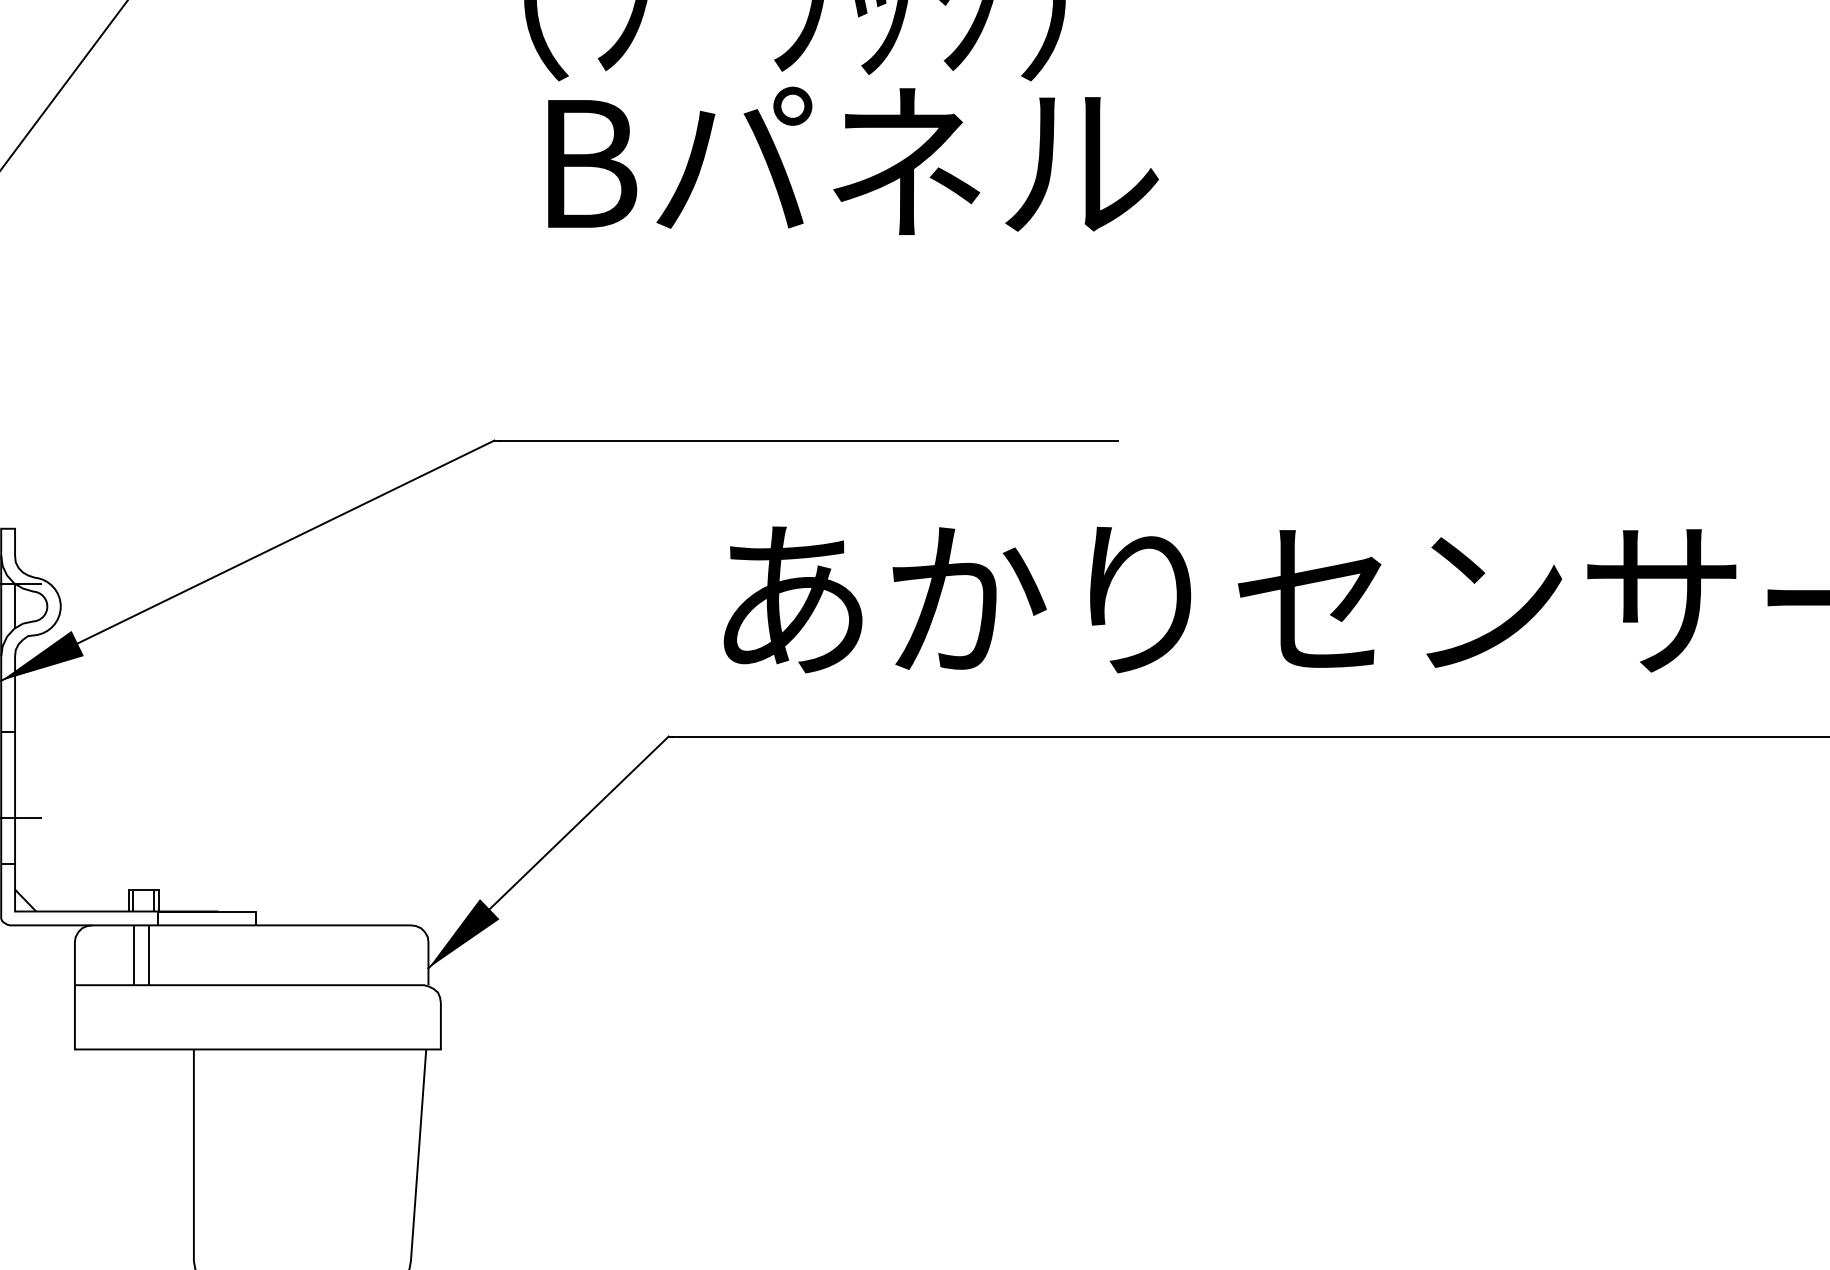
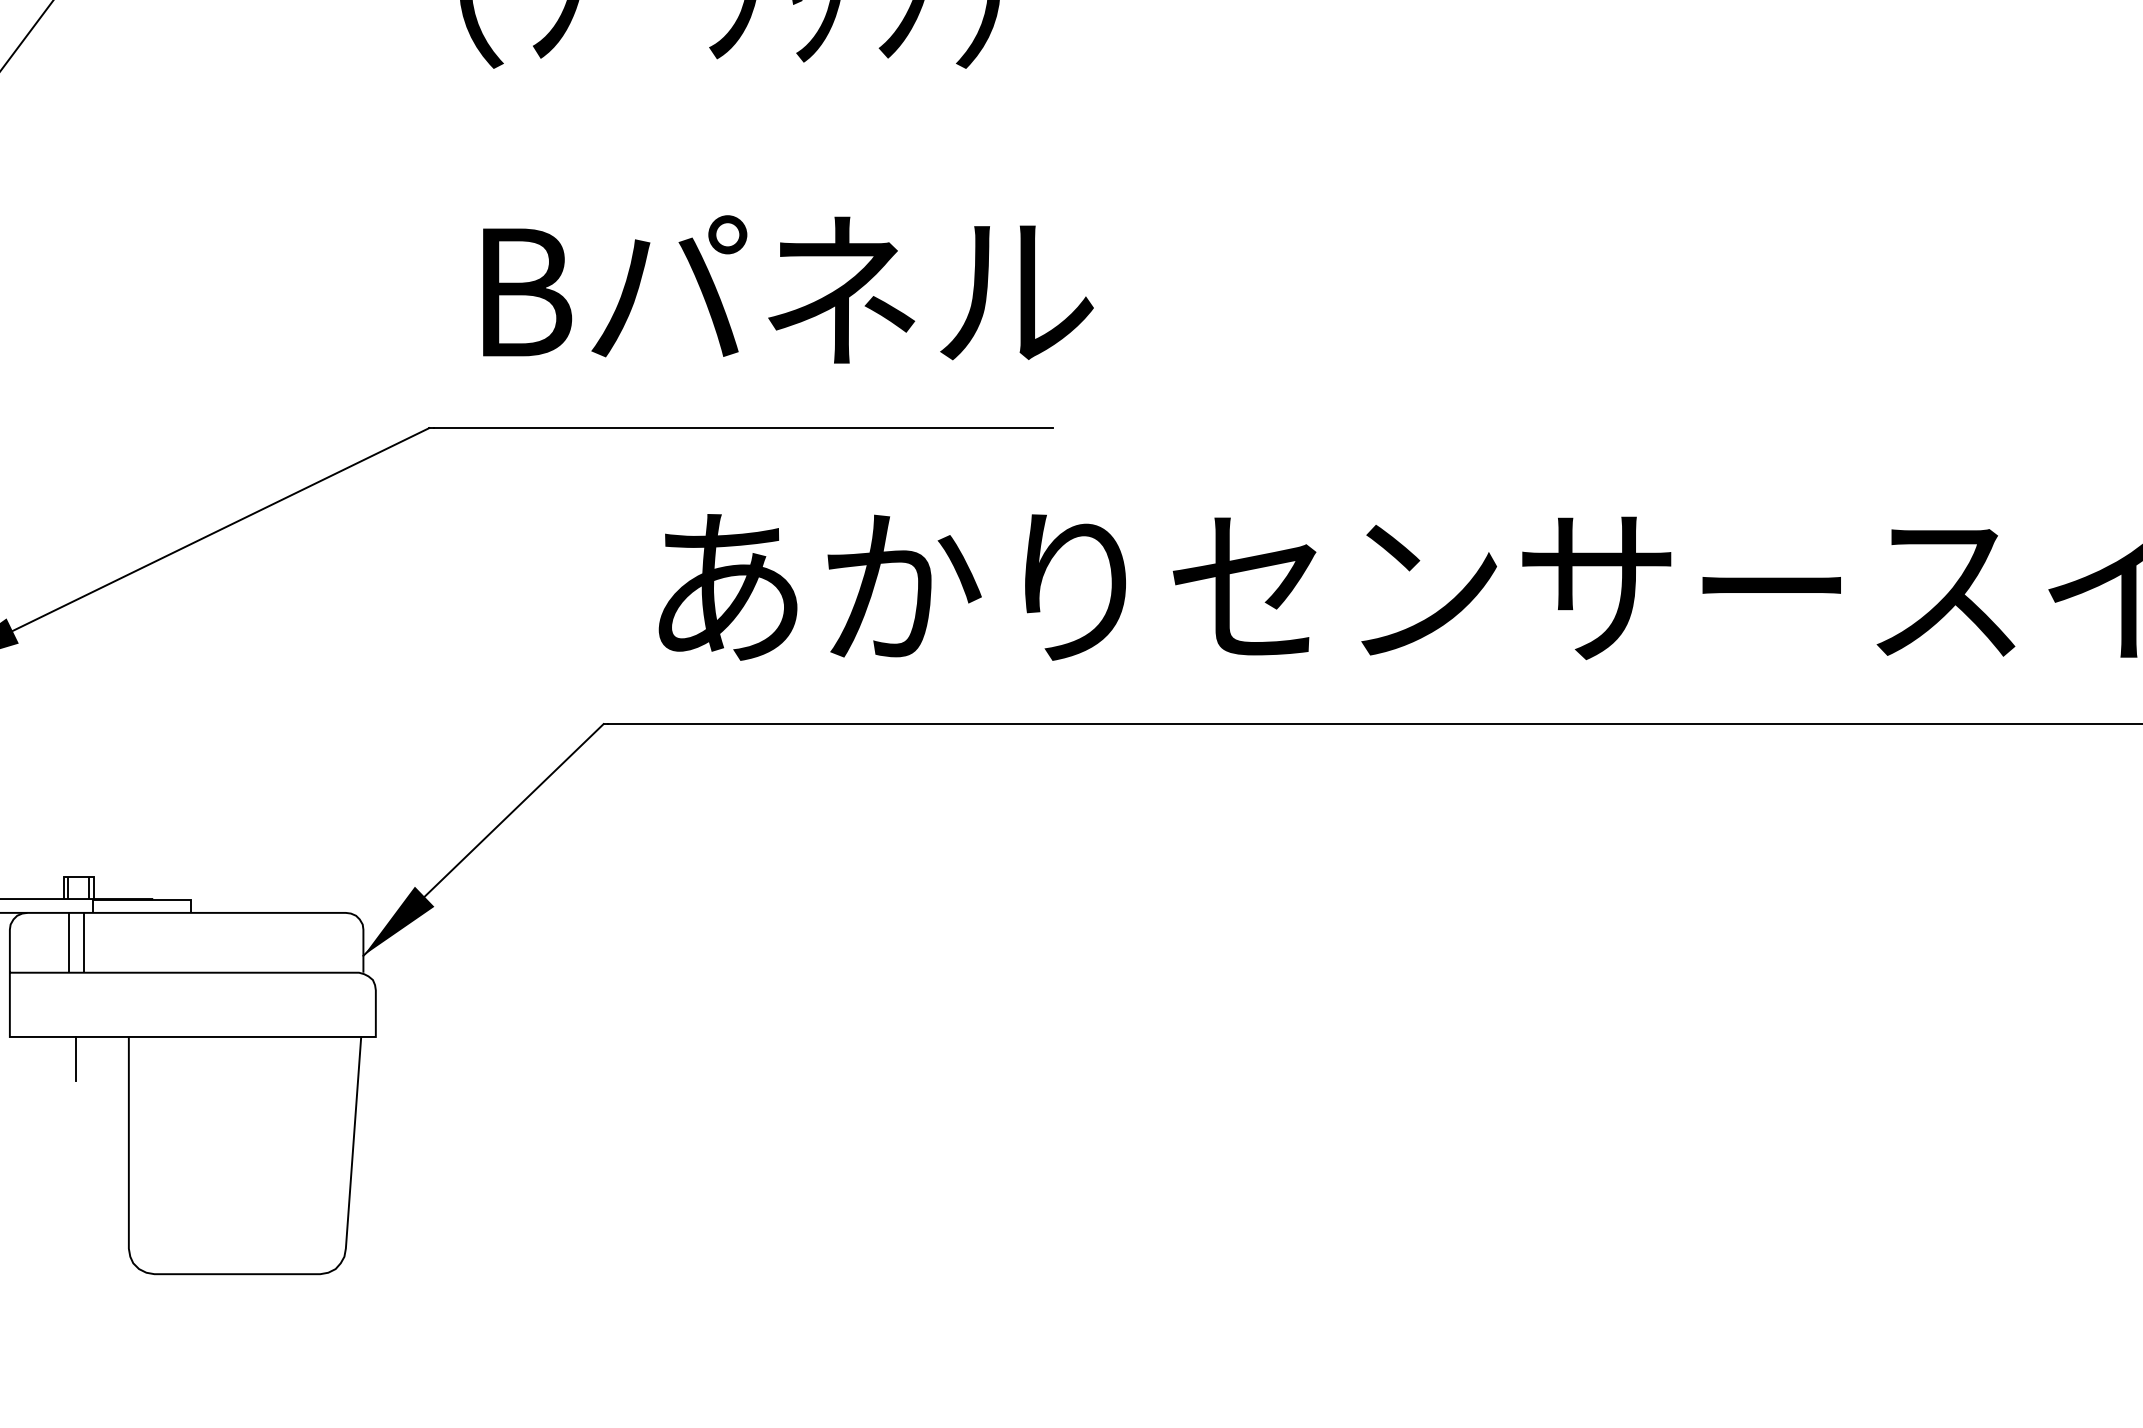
text: (853, 160) -> (788, 289), moved
line: (141, 1070) -> (76, 1058), added

